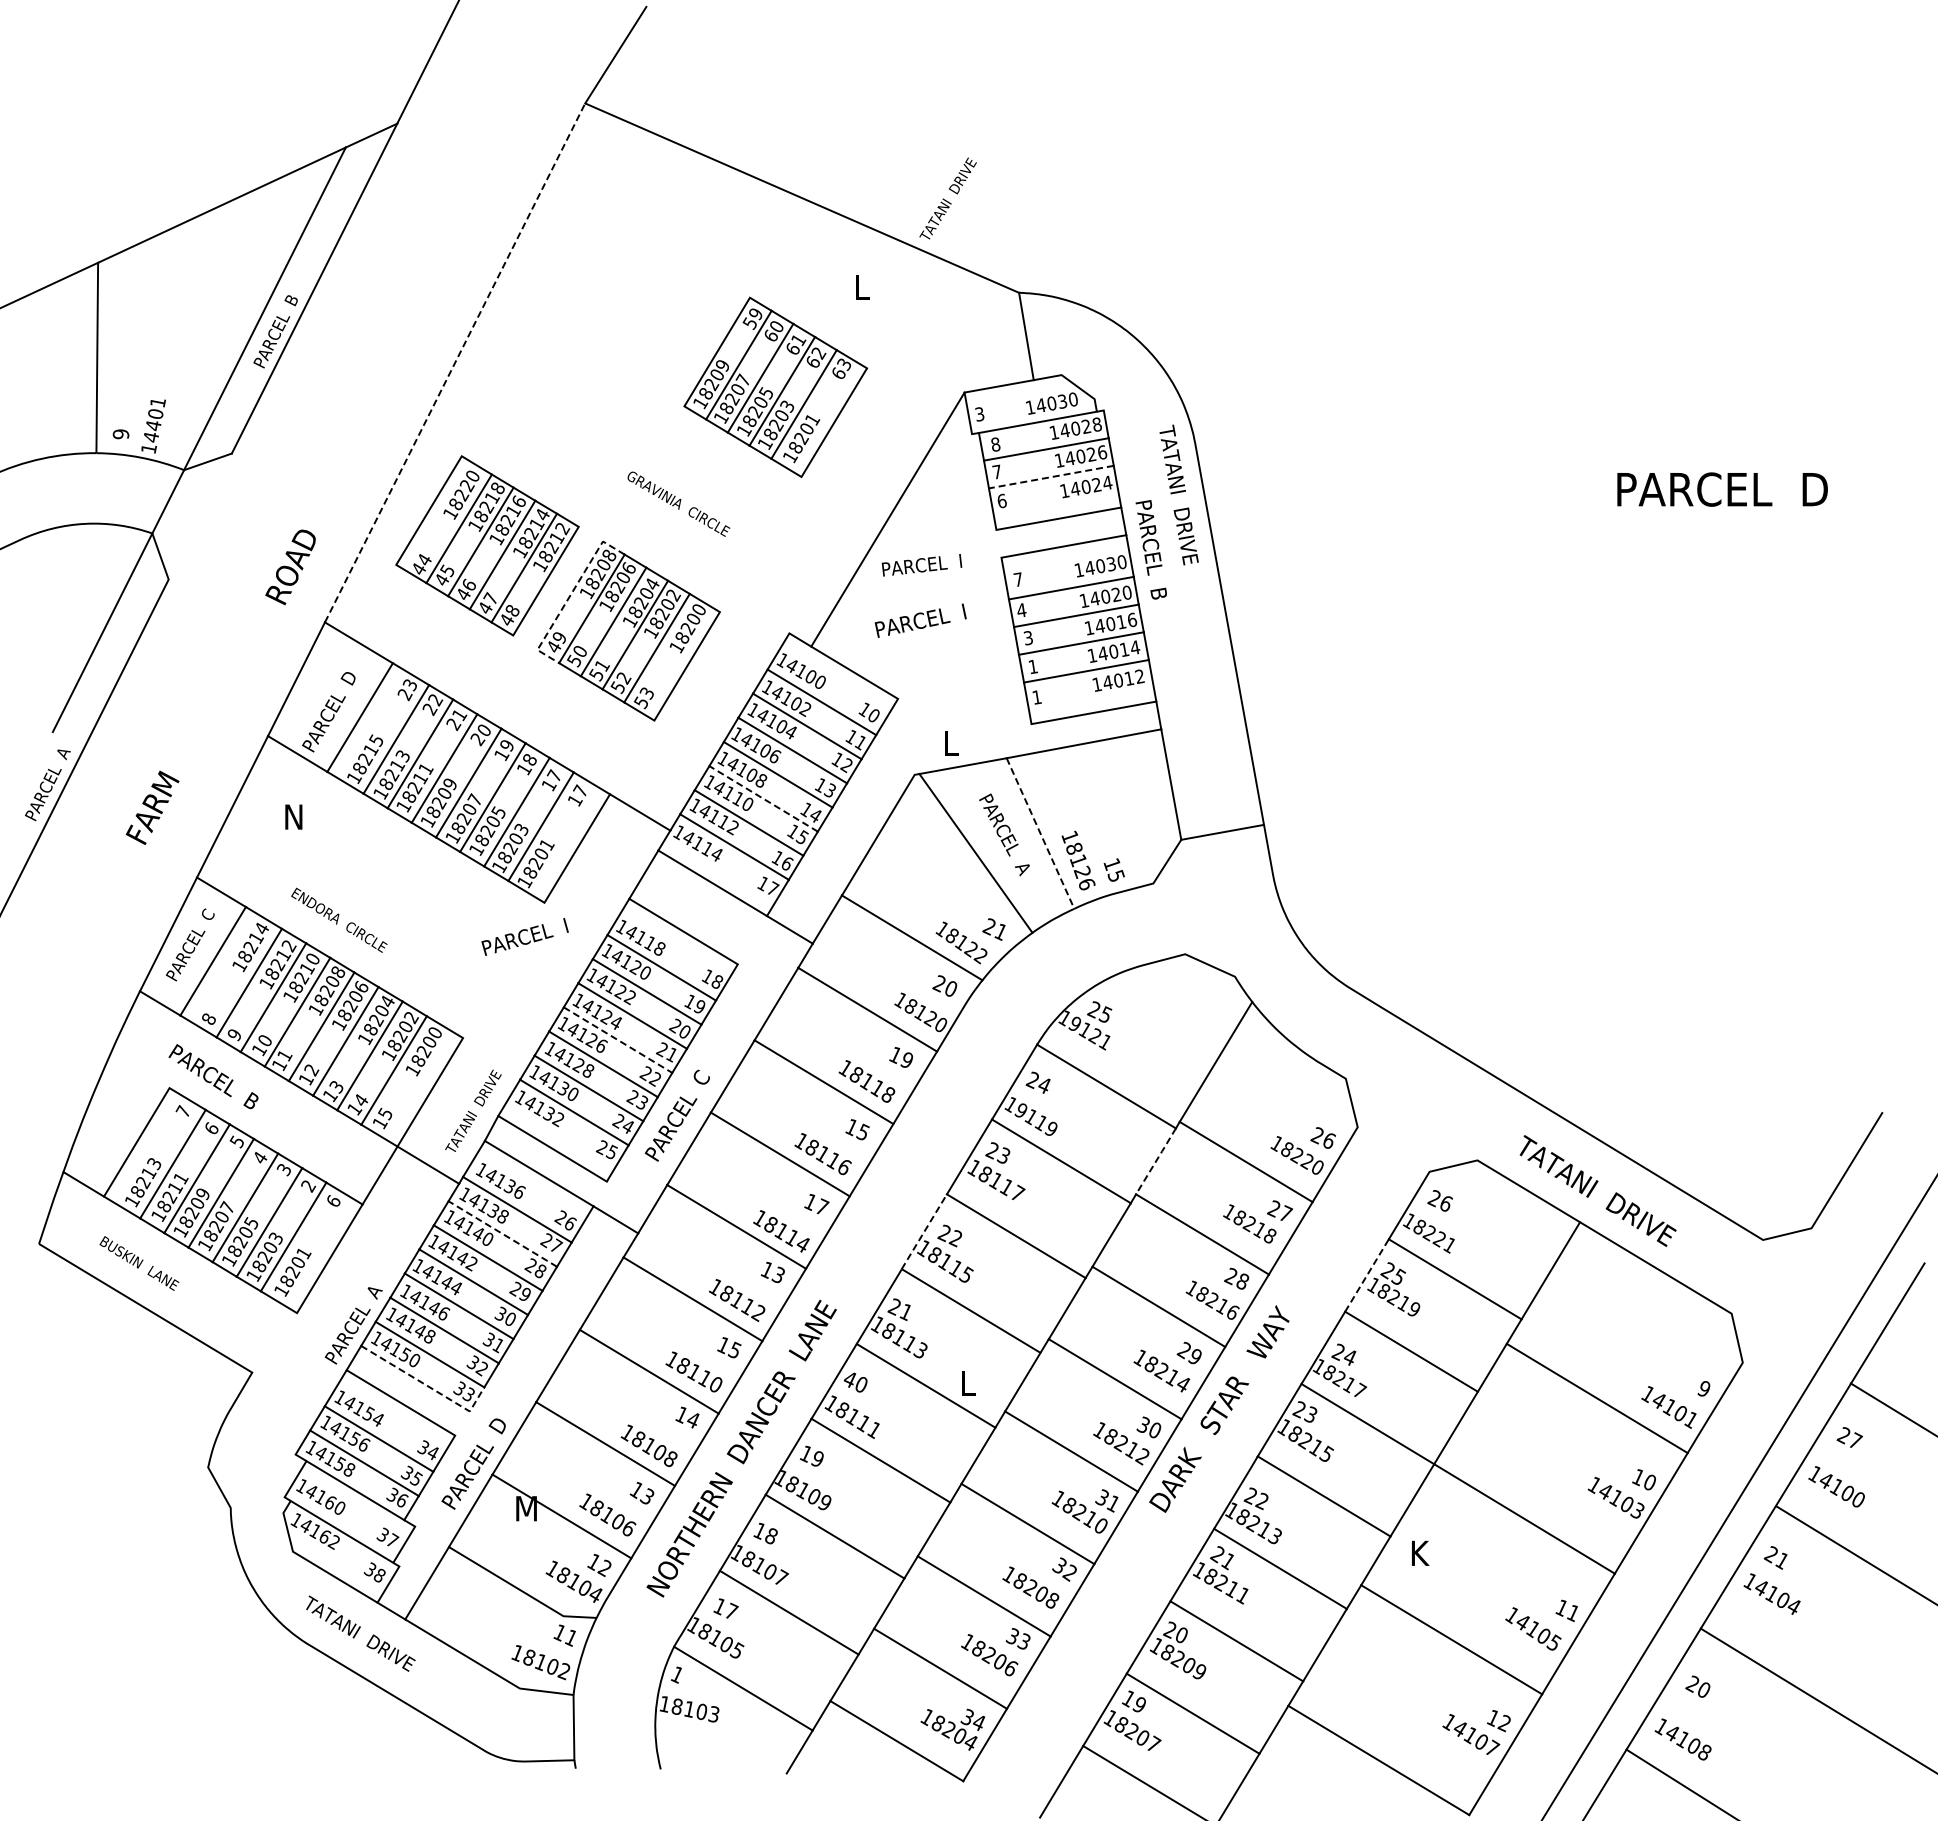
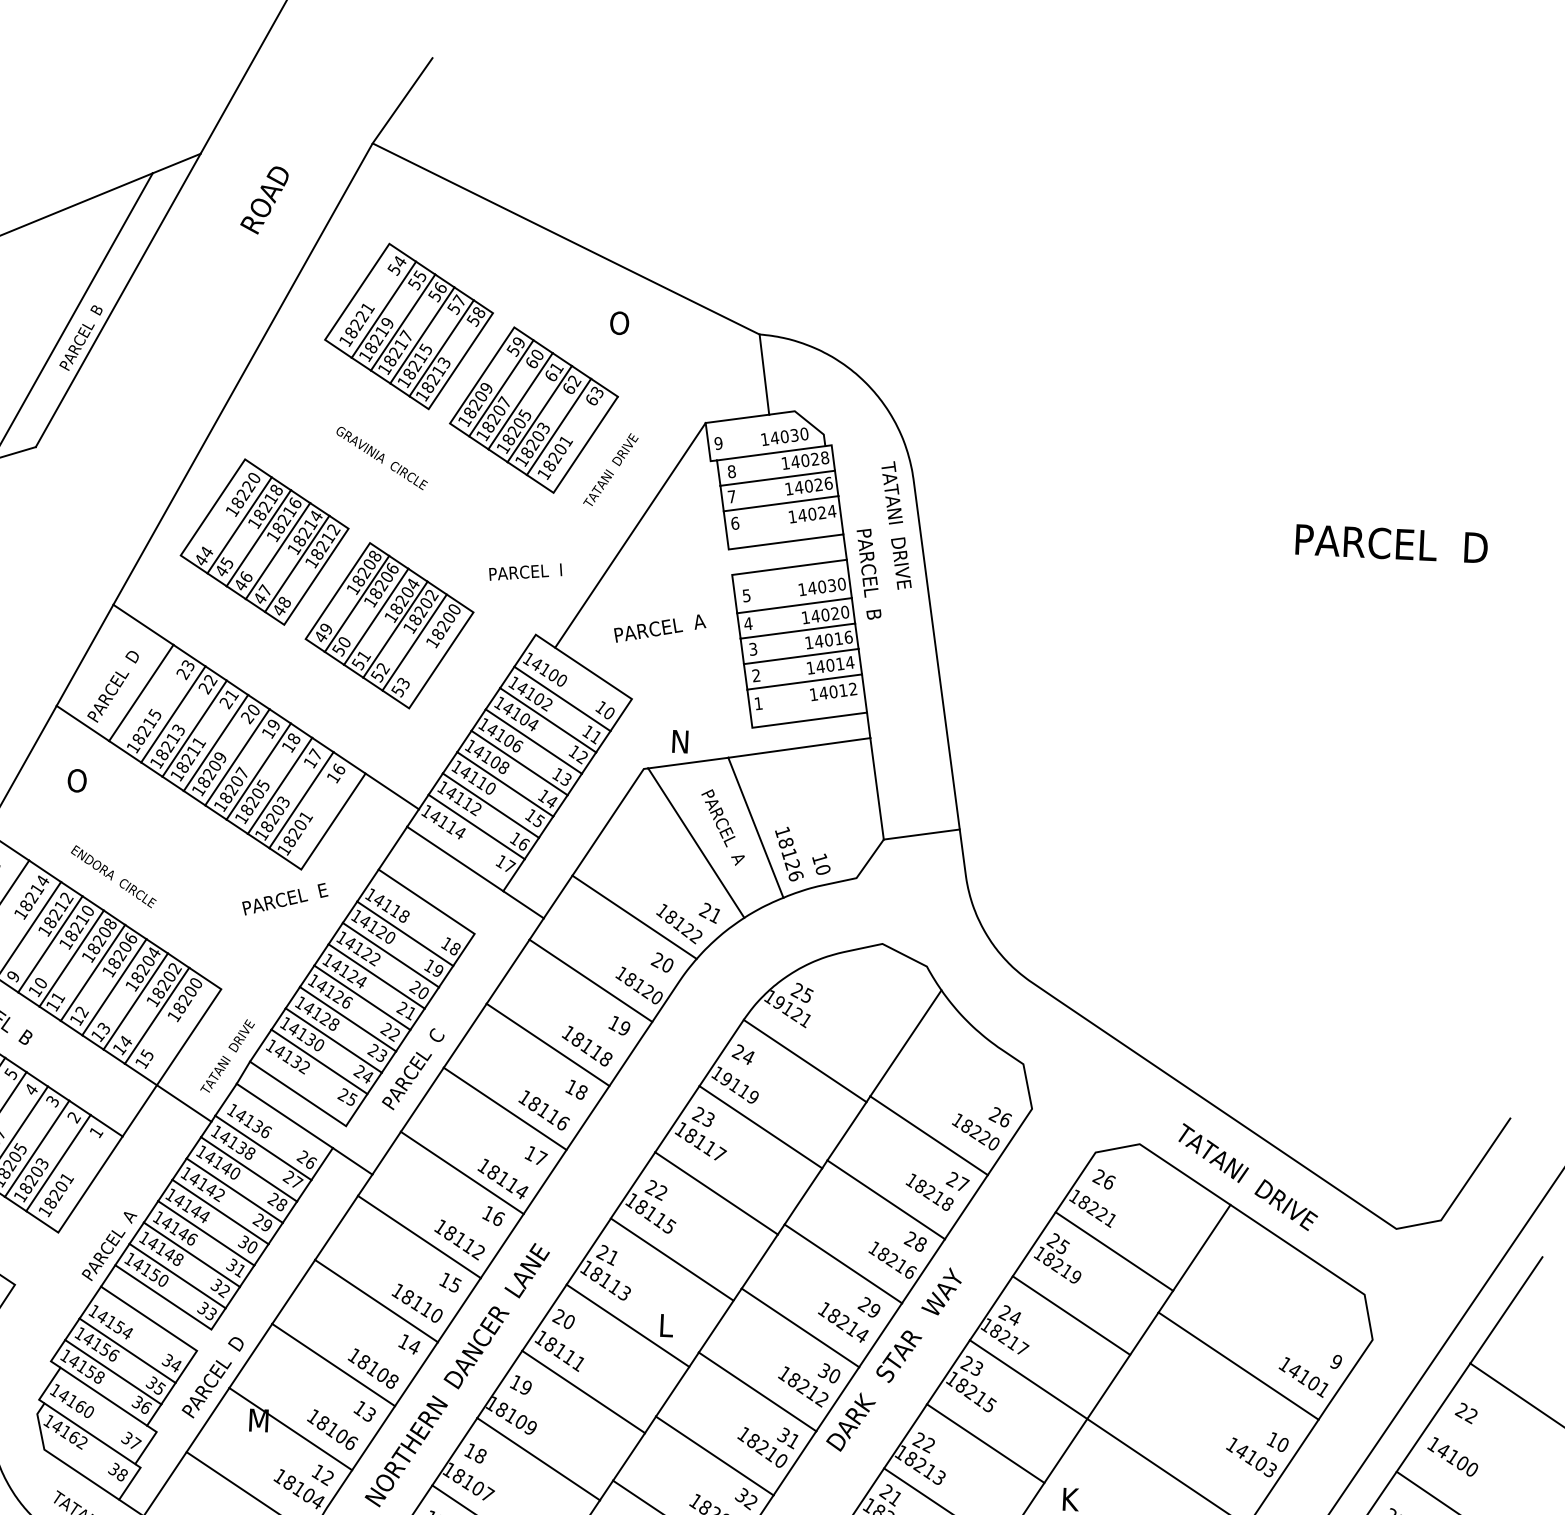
text: (947, 198) -> (610, 469), moved
text: (864, 287) -> (619, 323), L -> O
part: (634, 301) -> (409, 325), added
line: (455, 363) -> (243, 374), dashed -> solid
text: (979, 414) -> (718, 443), 3 -> 9
line: (1050, 477) -> (780, 504), dashed -> solid
text: (678, 503) -> (381, 457), moved
text: (921, 565) -> (525, 572), moved
text: (290, 567) -> (264, 200), moved
text: (1017, 579) -> (745, 595), 7 -> 5
line: (569, 596) -> (337, 591), dashed -> solid
text: (968, 610) -> (699, 621), PARCEL  I -> PARCEL  A
text: (1033, 666) -> (756, 675), 1 -> 2
text: (952, 742) -> (679, 741), L -> N
text: (580, 790) -> (338, 768), 17 -> 16
line: (763, 798) -> (505, 784), dashed -> solid
text: (294, 817) -> (77, 781), N -> O
line: (1040, 833) -> (755, 827), dashed -> solid
text: (1115, 875) -> (822, 869), 15 -> 10
text: (570, 924) -> (324, 890), PARCEL  I -> PARCEL  E
line: (618, 1040) -> (362, 998), dashed -> solid
text: (862, 1131) -> (581, 1091), 15 -> 18
line: (1155, 1161) -> (846, 1131), dashed -> solid
text: (333, 1201) -> (96, 1132), 6 -> 1
line: (924, 1231) -> (633, 1185), dashed -> solid
line: (502, 1233) -> (248, 1168), dashed -> solid
text: (778, 1274) -> (498, 1218), 13 -> 16
line: (1367, 1275) -> (1034, 1244), dashed -> solid
text: (849, 1379) -> (558, 1316), 40 -> 20
line: (428, 1386) -> (174, 1305), dashed -> solid
text: (1855, 1441) -> (1471, 1416), 27 -> 22

